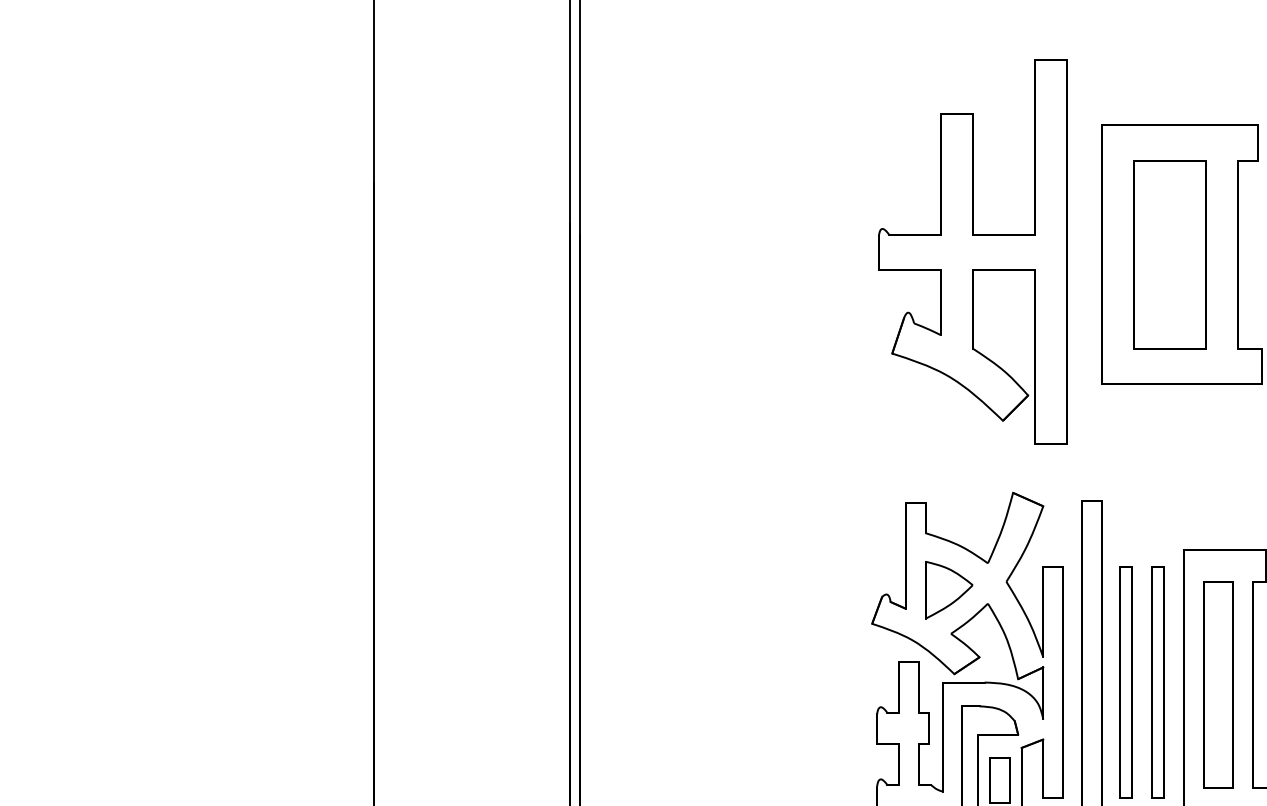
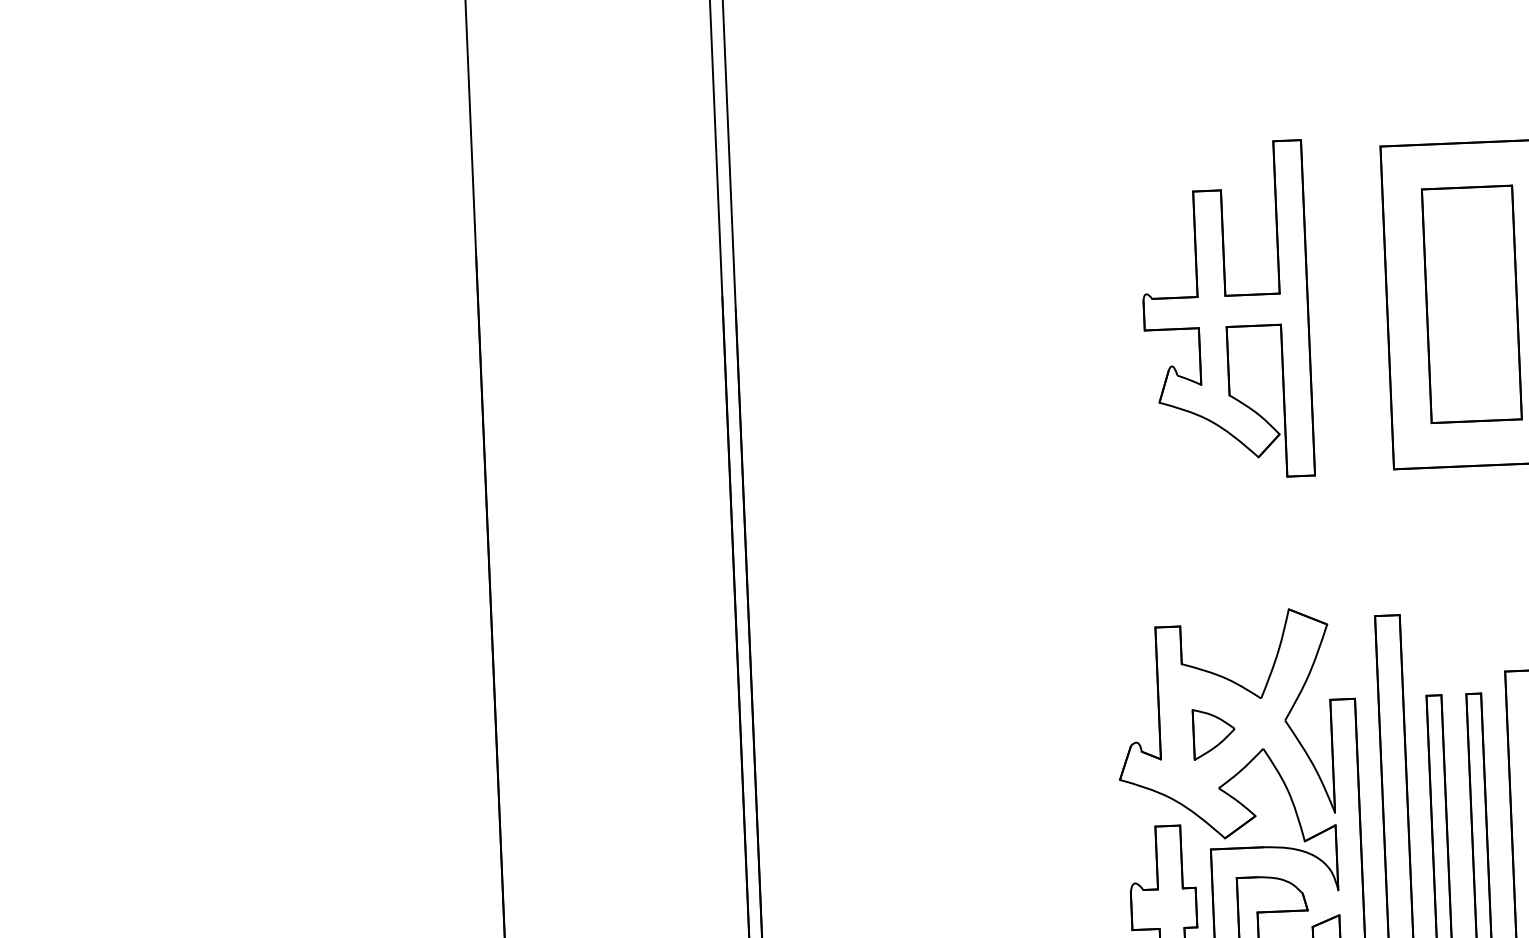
part: (972, 251) -> (1225, 310), size x0.7
part: (949, 590) -> (1214, 734), size x0.7

